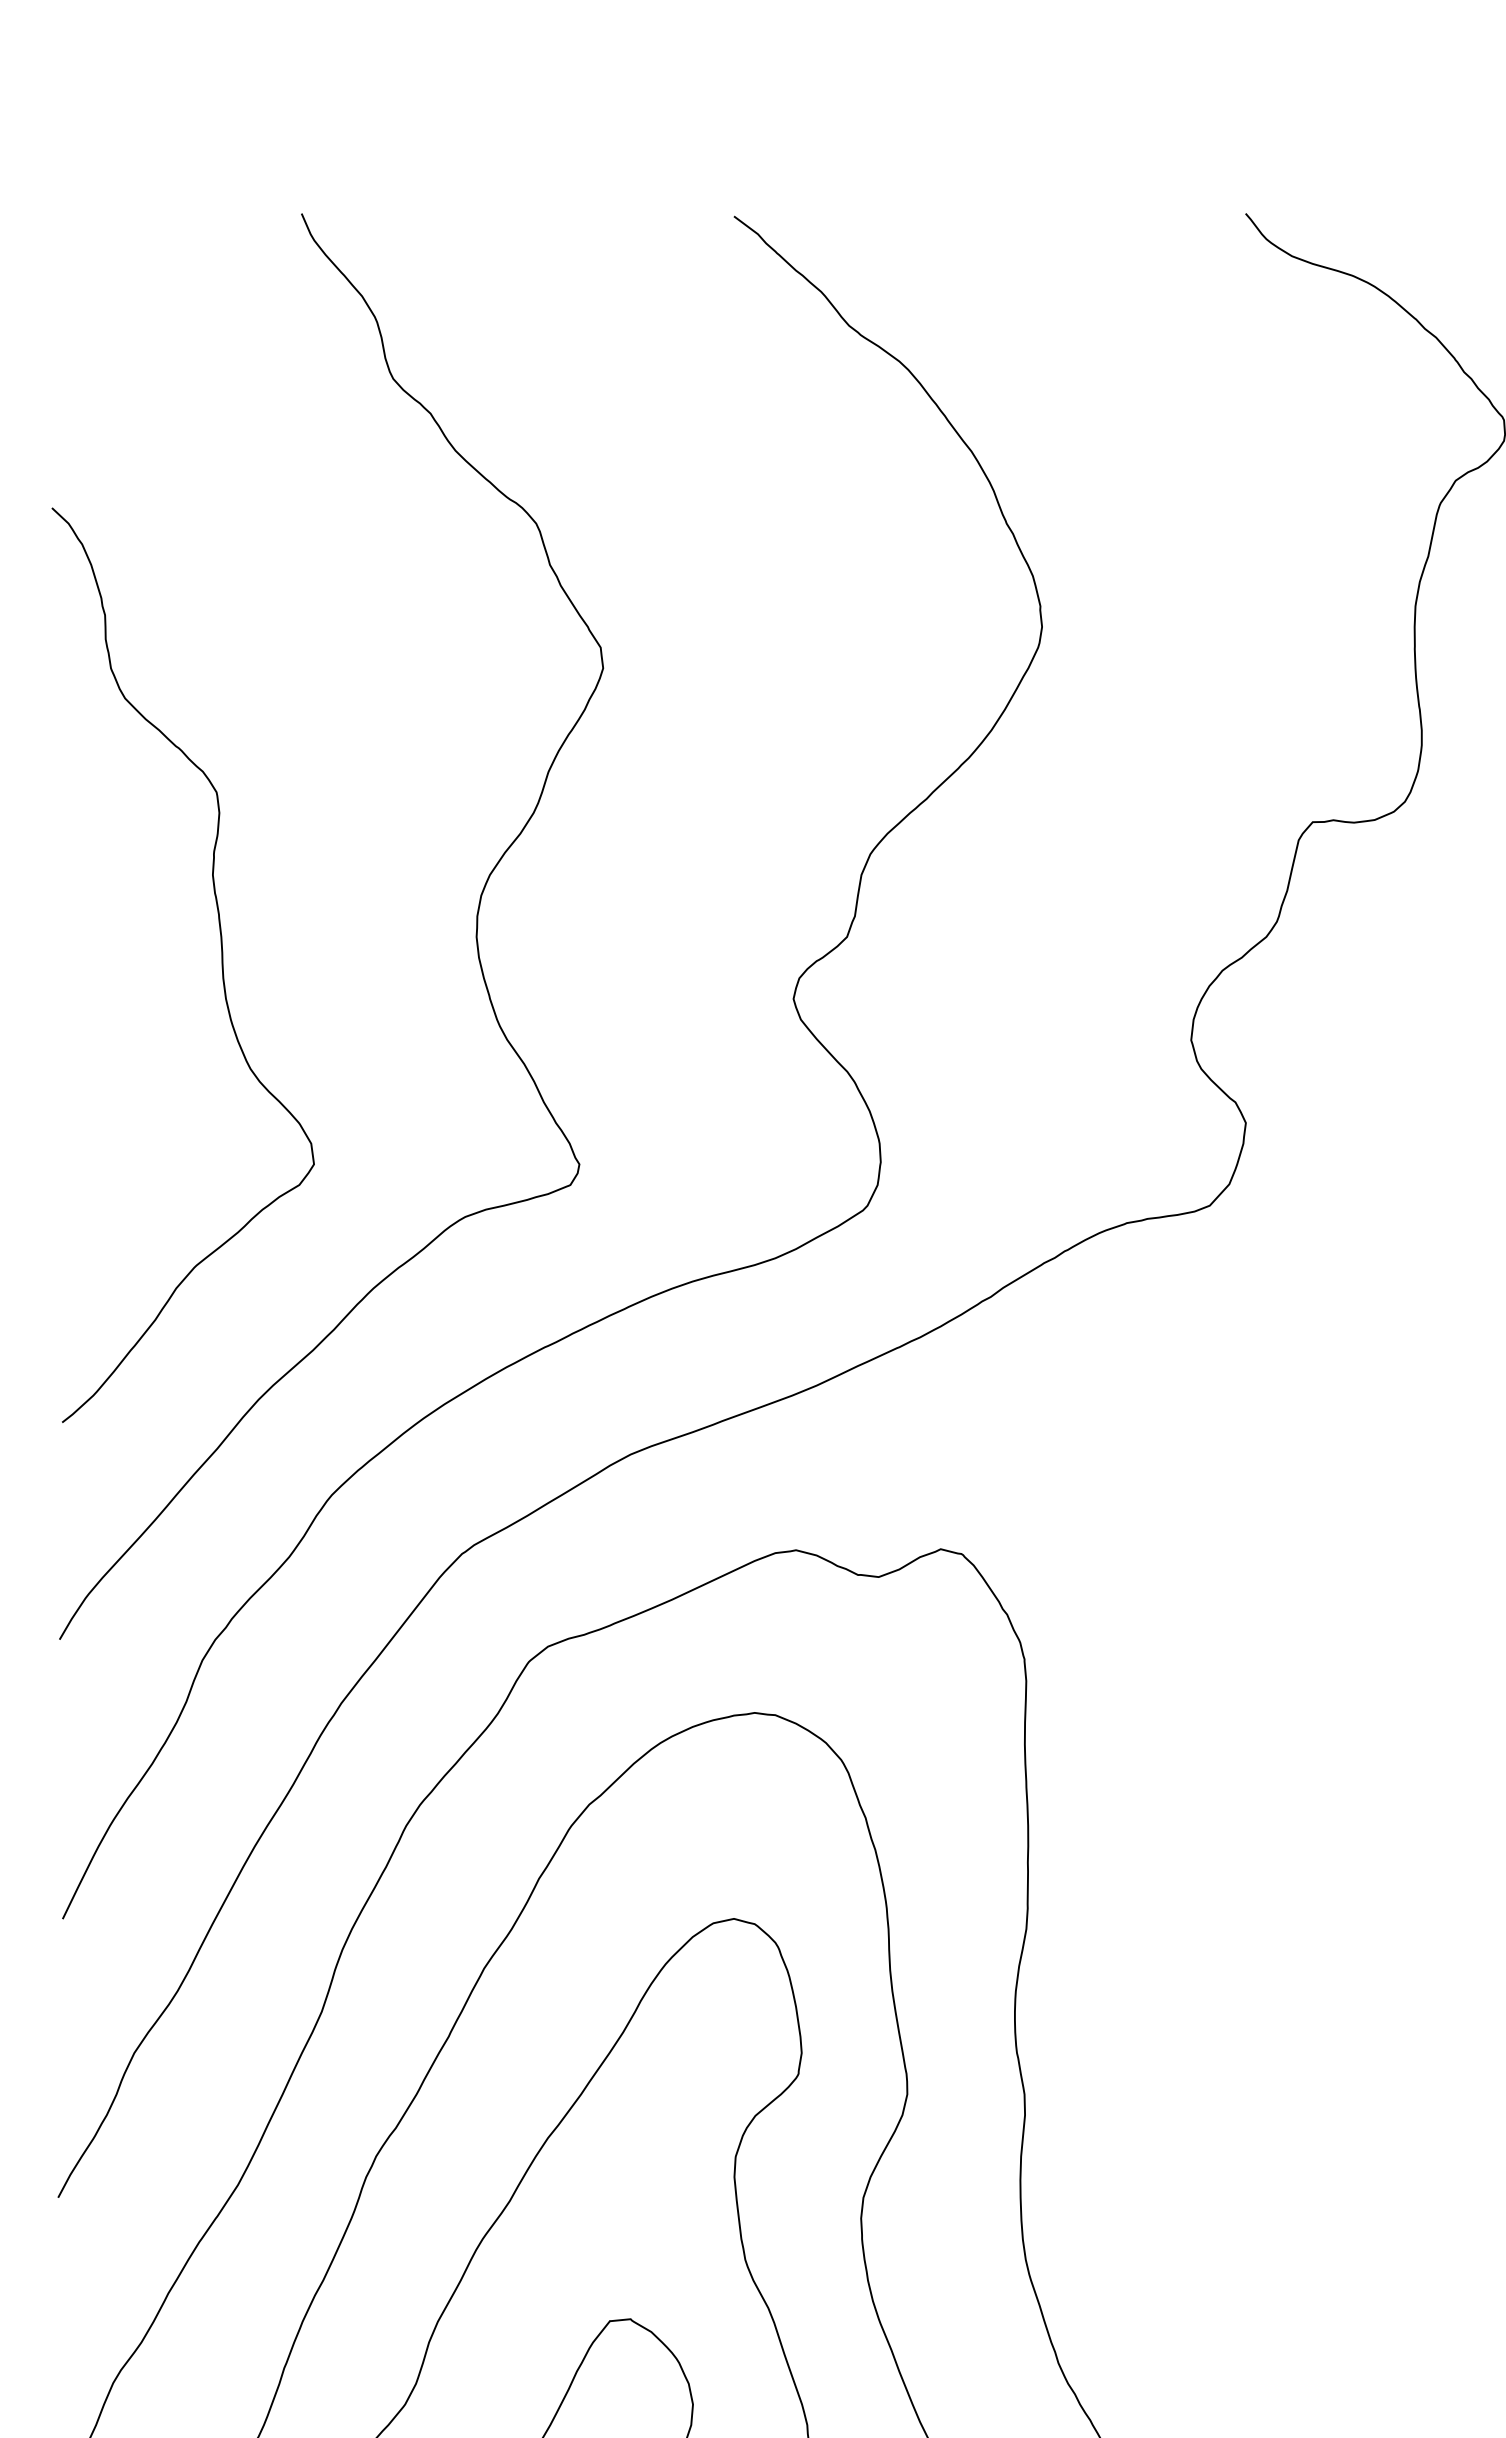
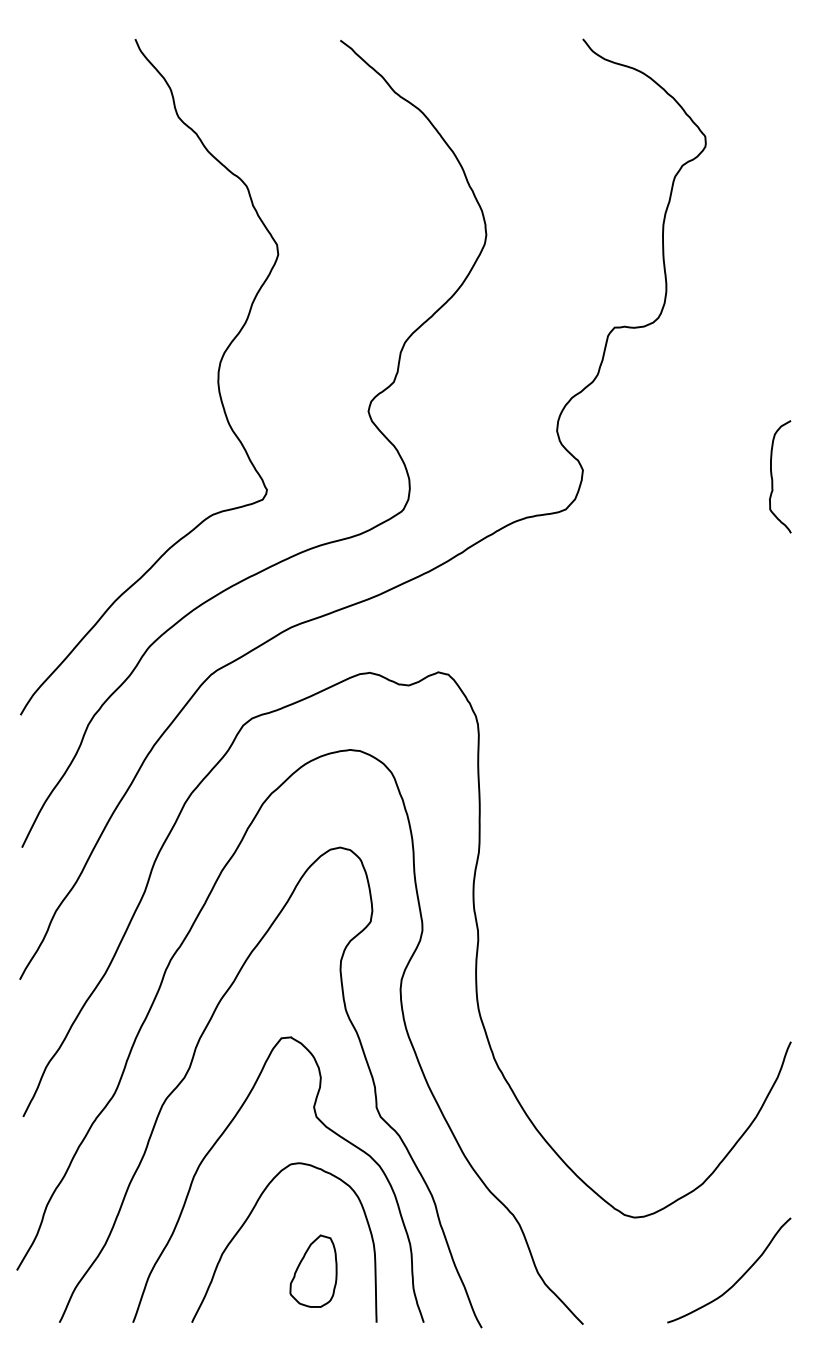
curve: (219, 963) -> (96, 394), removed

